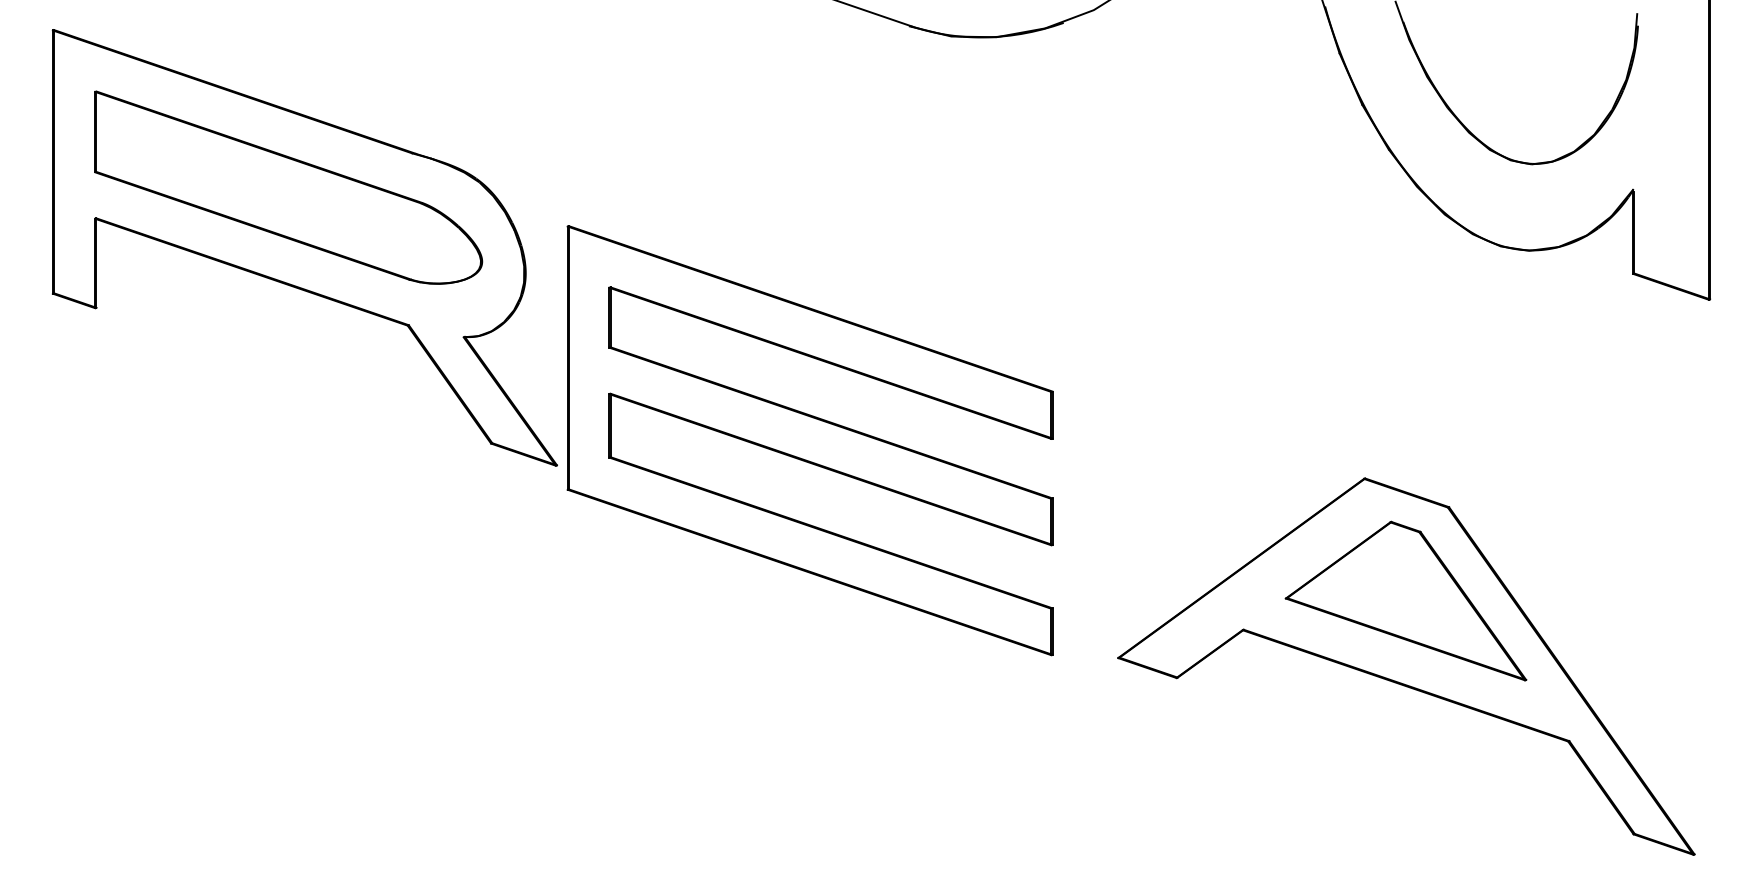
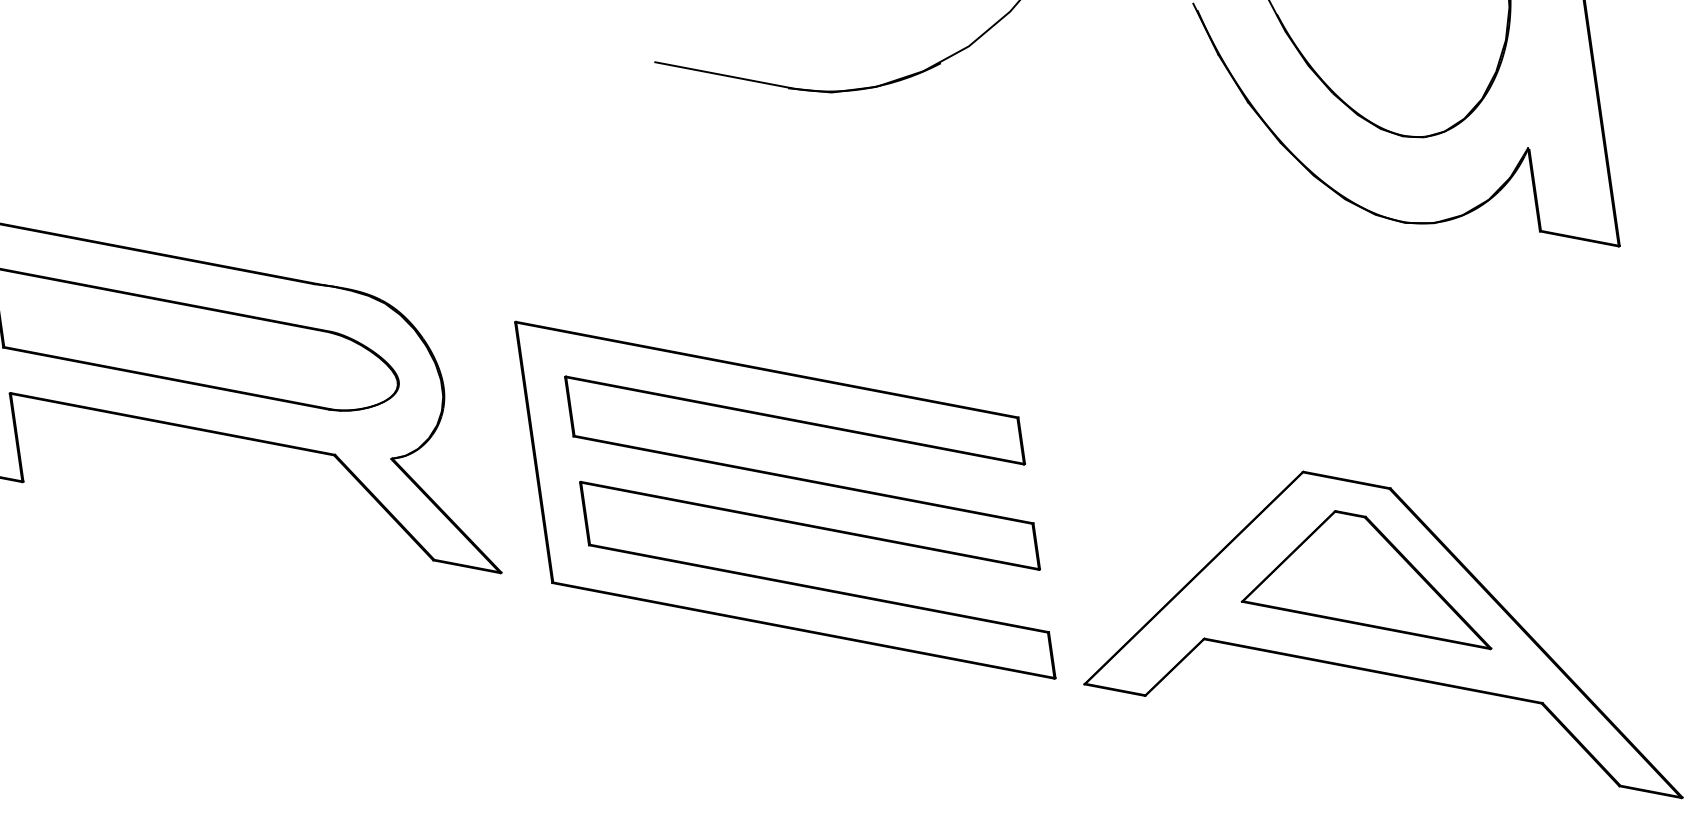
part: (809, 440) -> (784, 500), moved

